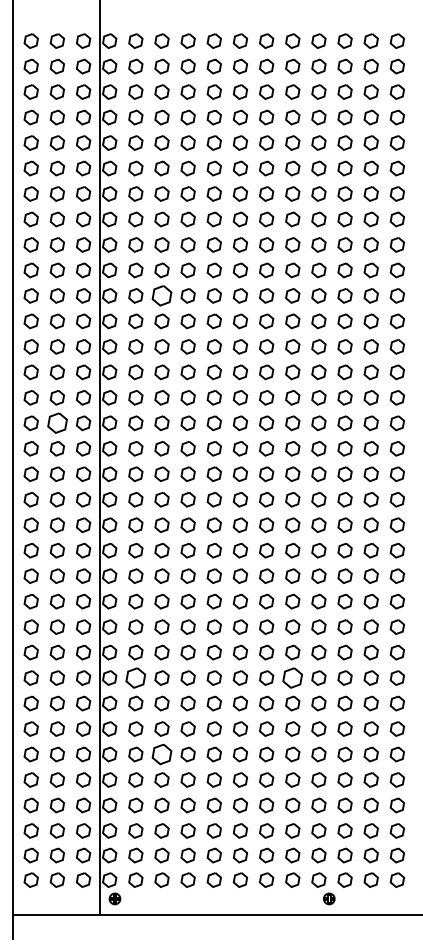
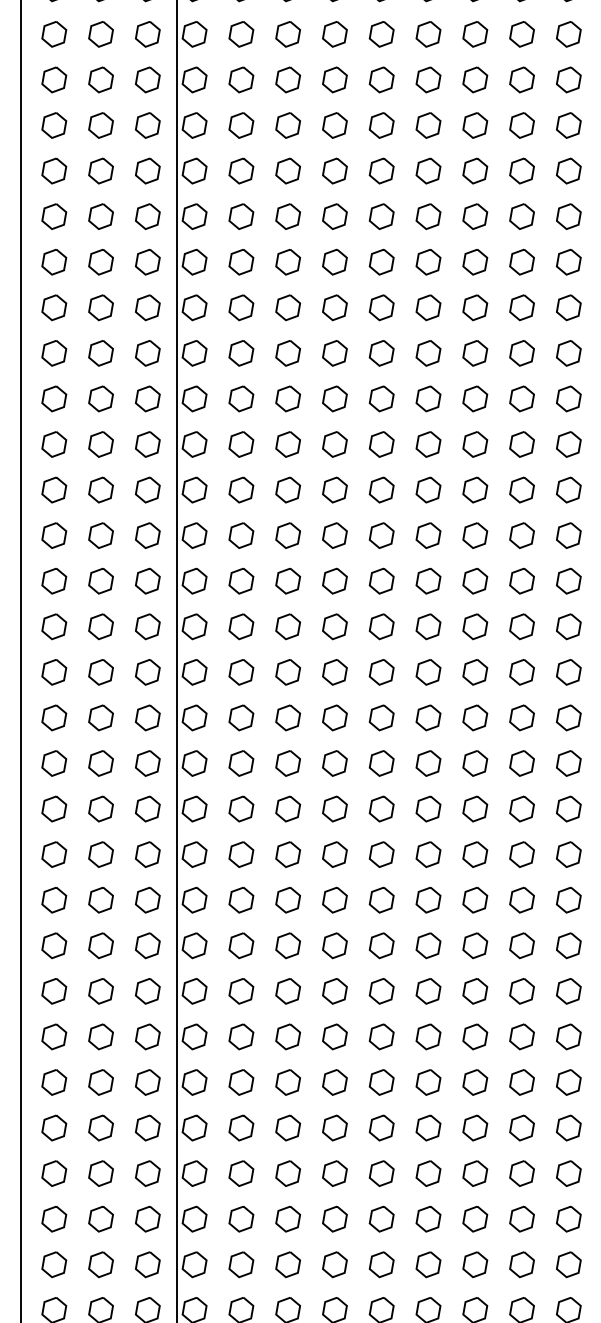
part: (161, 295) -> (287, 398), size x0.71
part: (56, 423) -> (99, 627), size x0.71
part: (135, 677) -> (240, 1081), size x0.71
part: (292, 677) -> (521, 1081), size x0.71
part: (161, 754) -> (287, 1219), size x0.71

